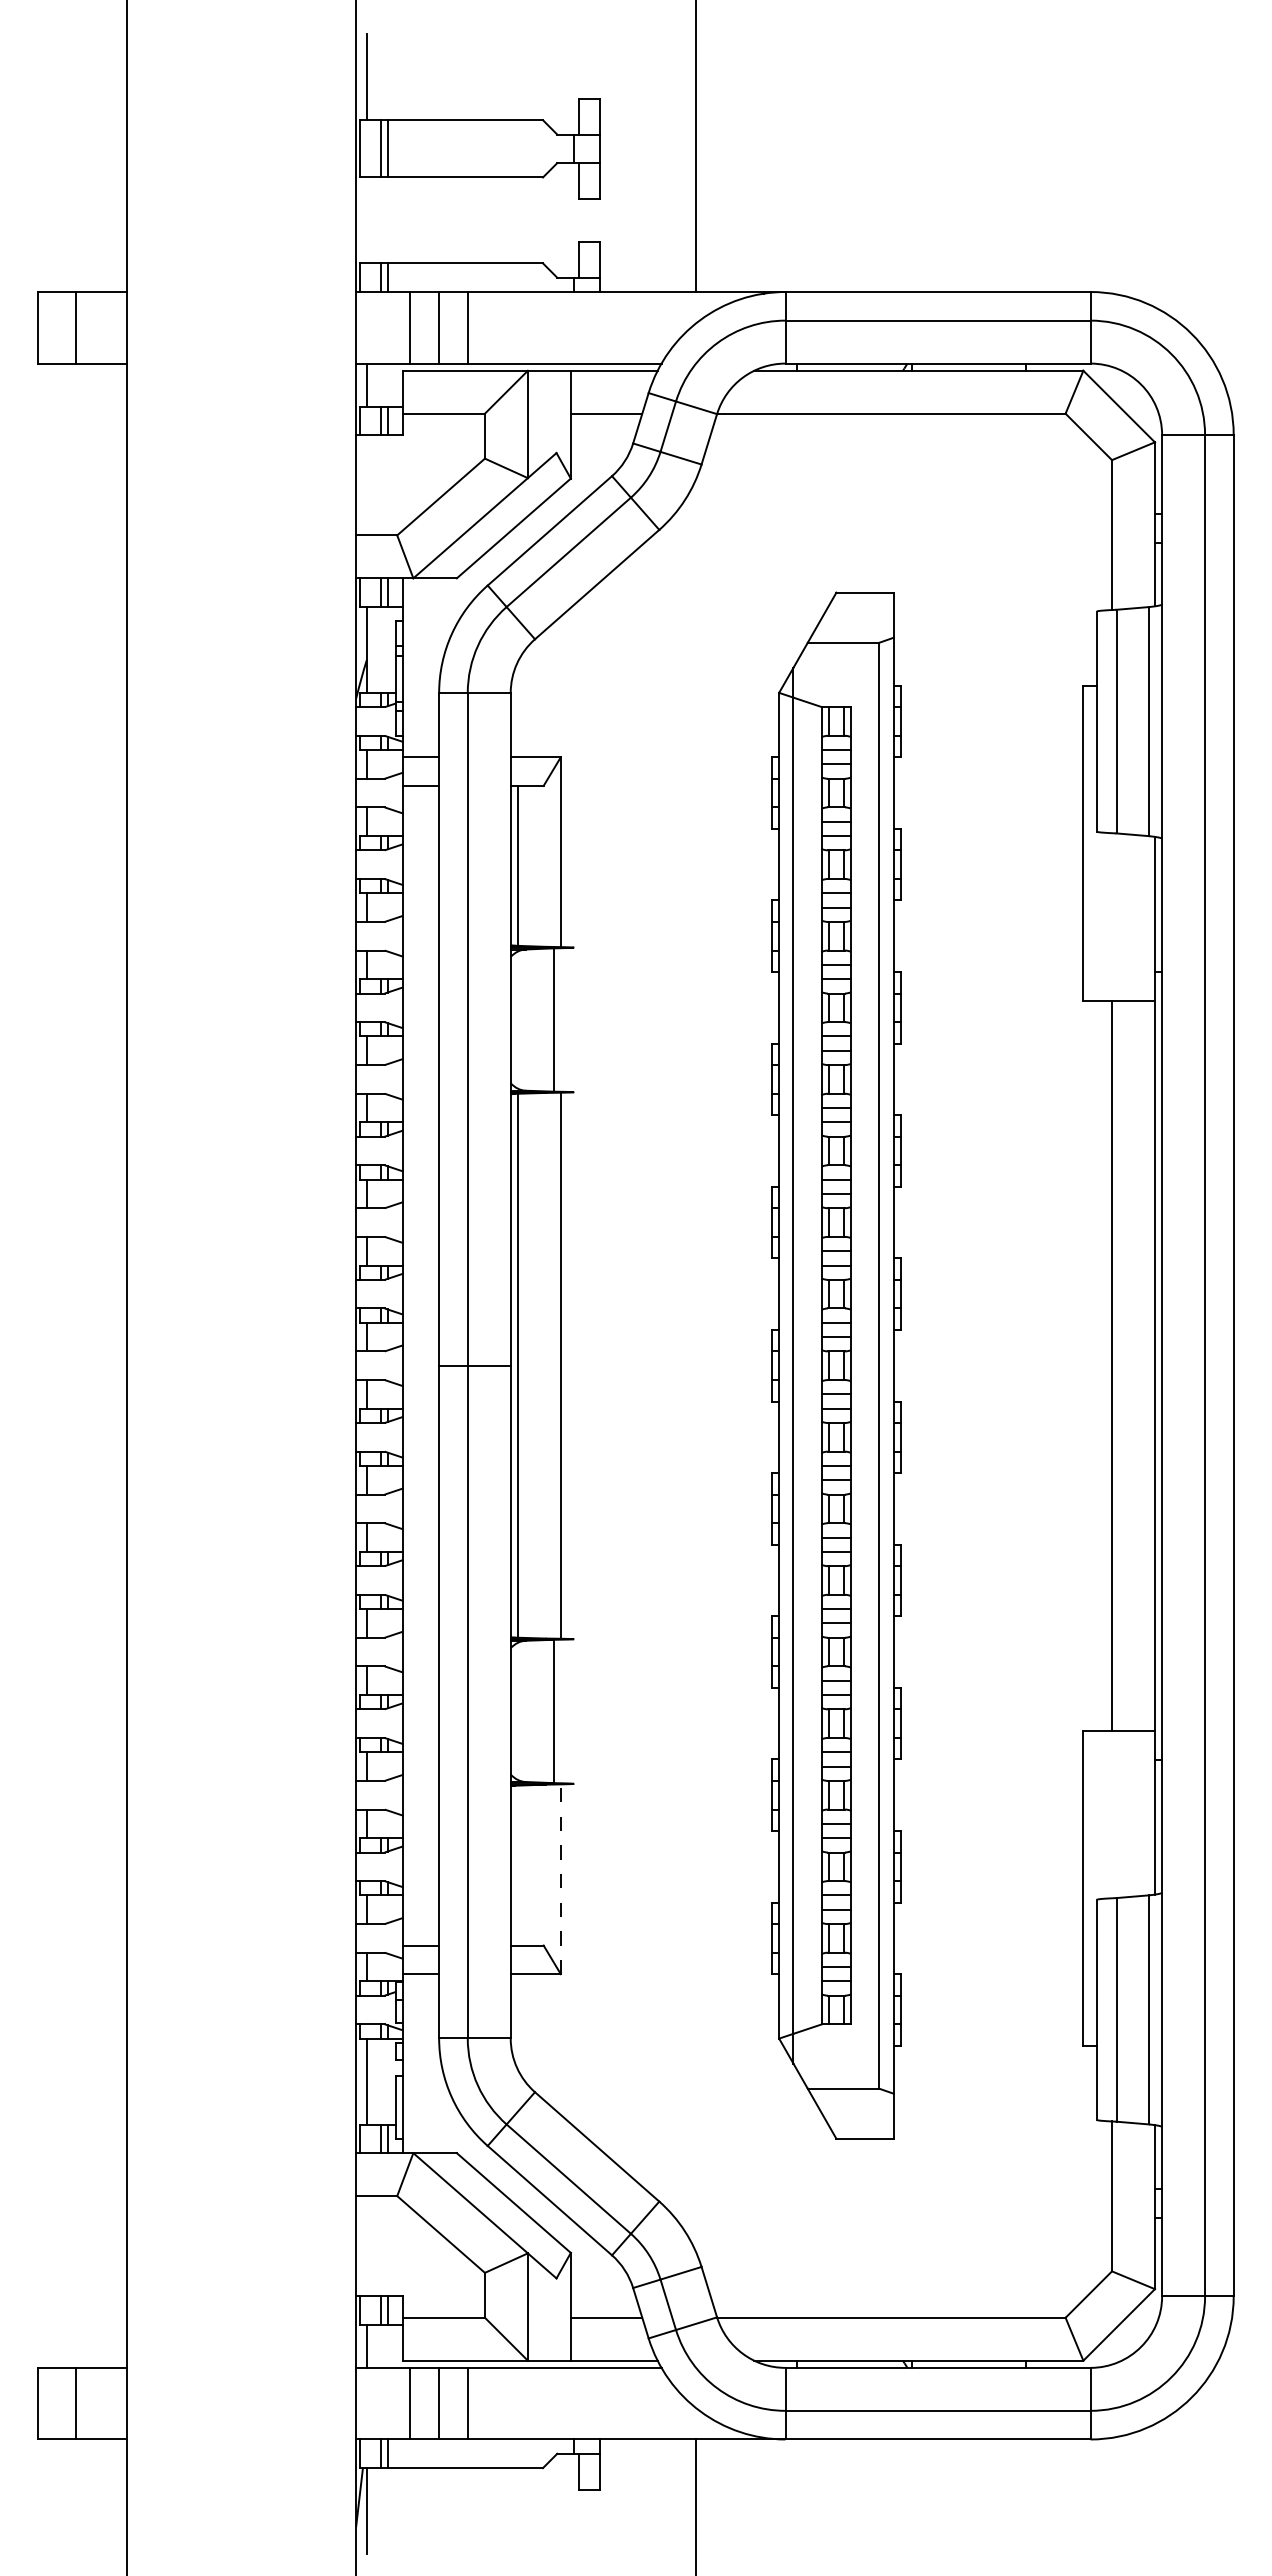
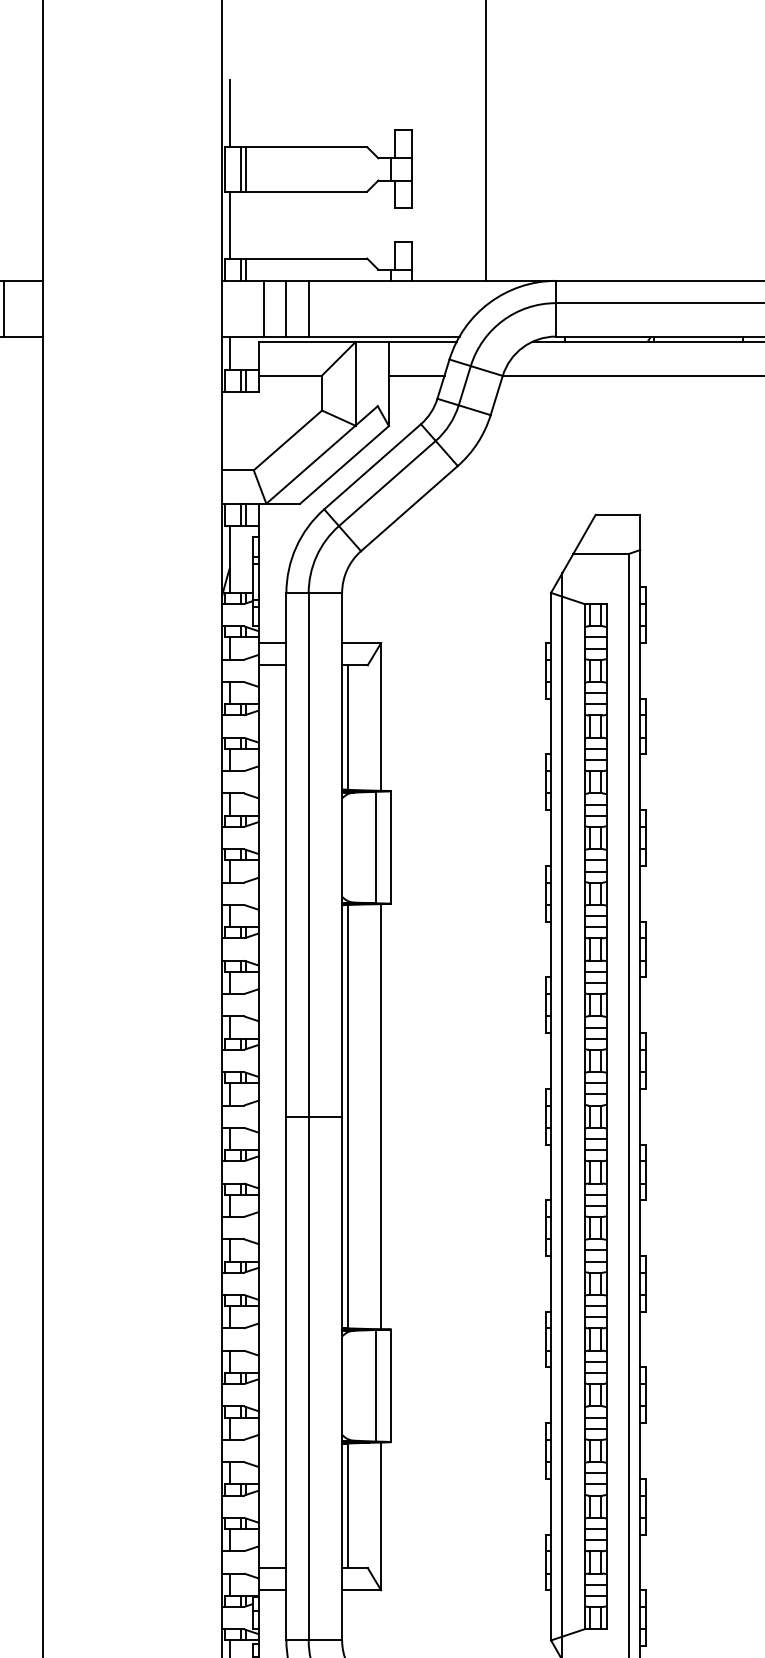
line: (366, 220) -> (229, 225), added
line: (574, 1019) -> (391, 847), added
line: (574, 1711) -> (391, 1385), added
line: (517, 1865) -> (347, 1505), added
line: (560, 1879) -> (380, 1516), dashed -> solid

